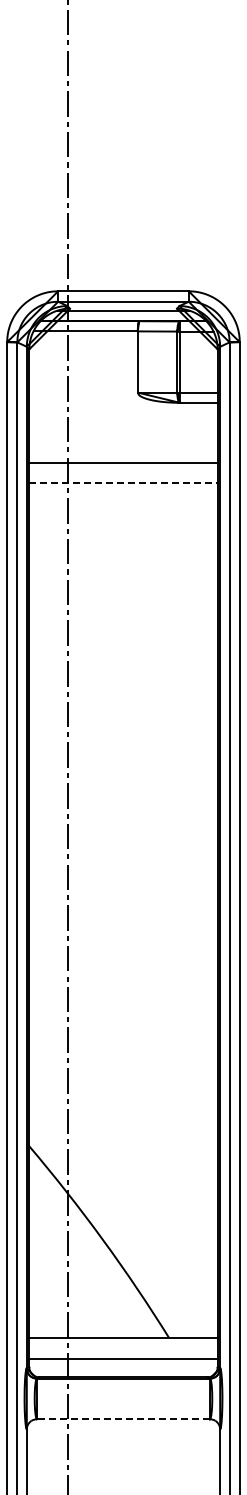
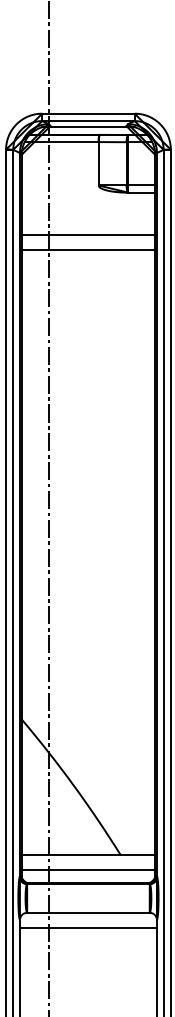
line: (123, 483) -> (88, 249), dashed -> solid
line: (122, 1419) -> (87, 913), dashed -> solid
line: (123, 1439) -> (88, 927), added

